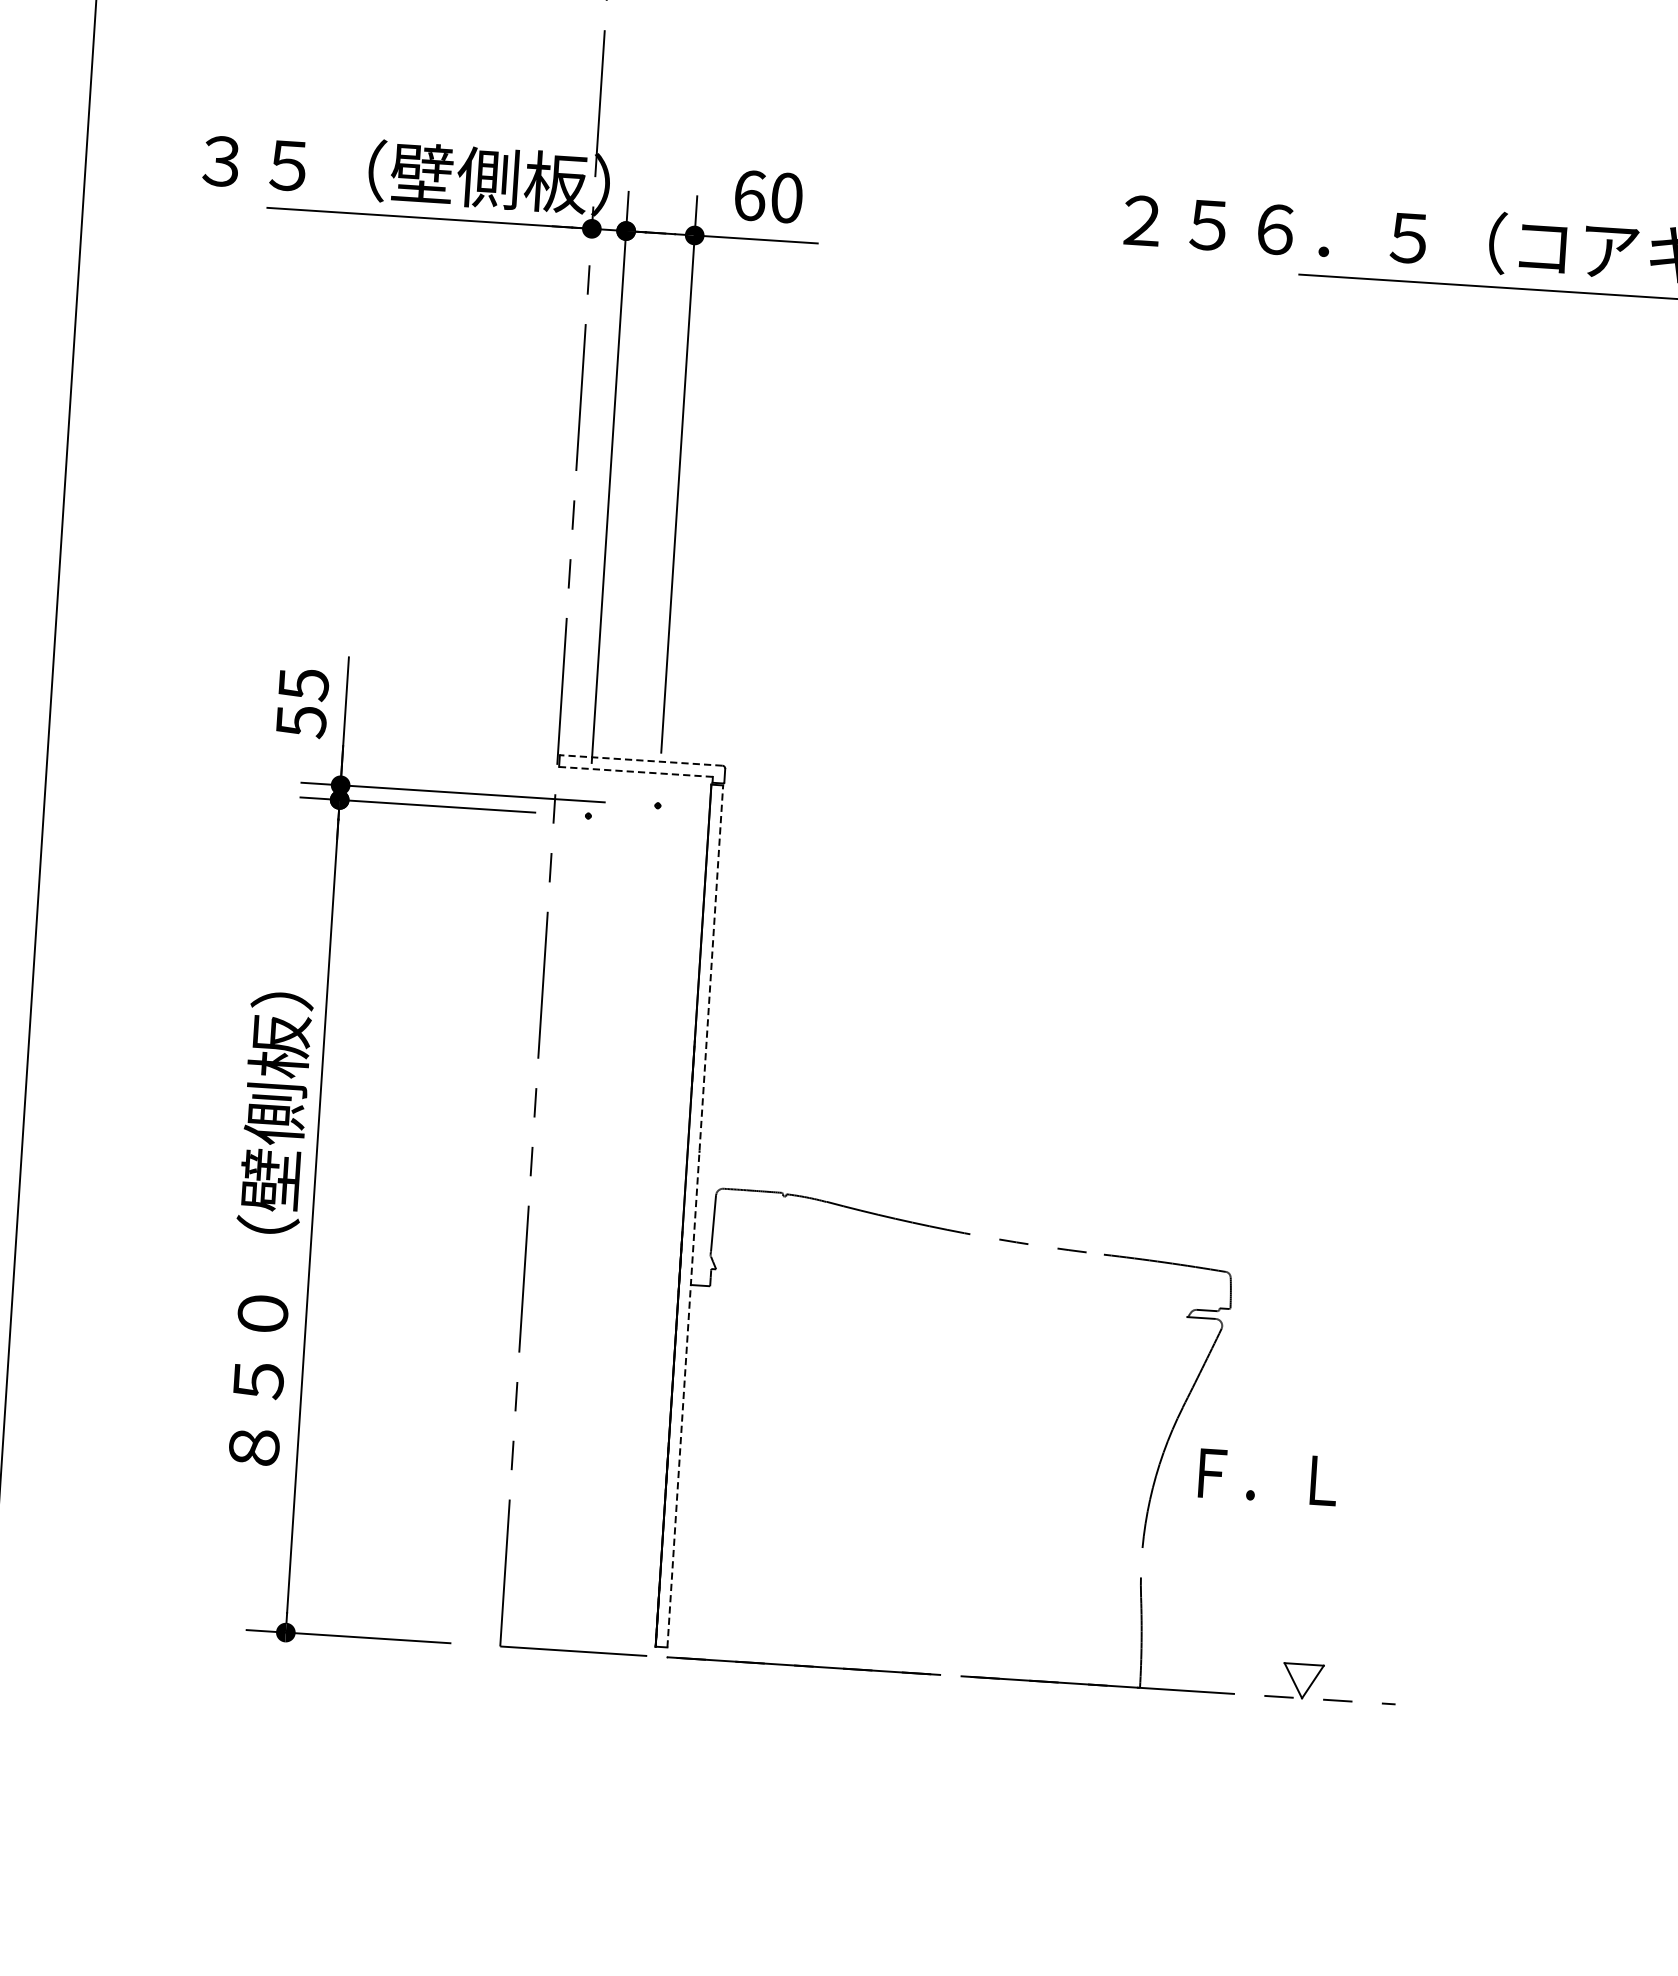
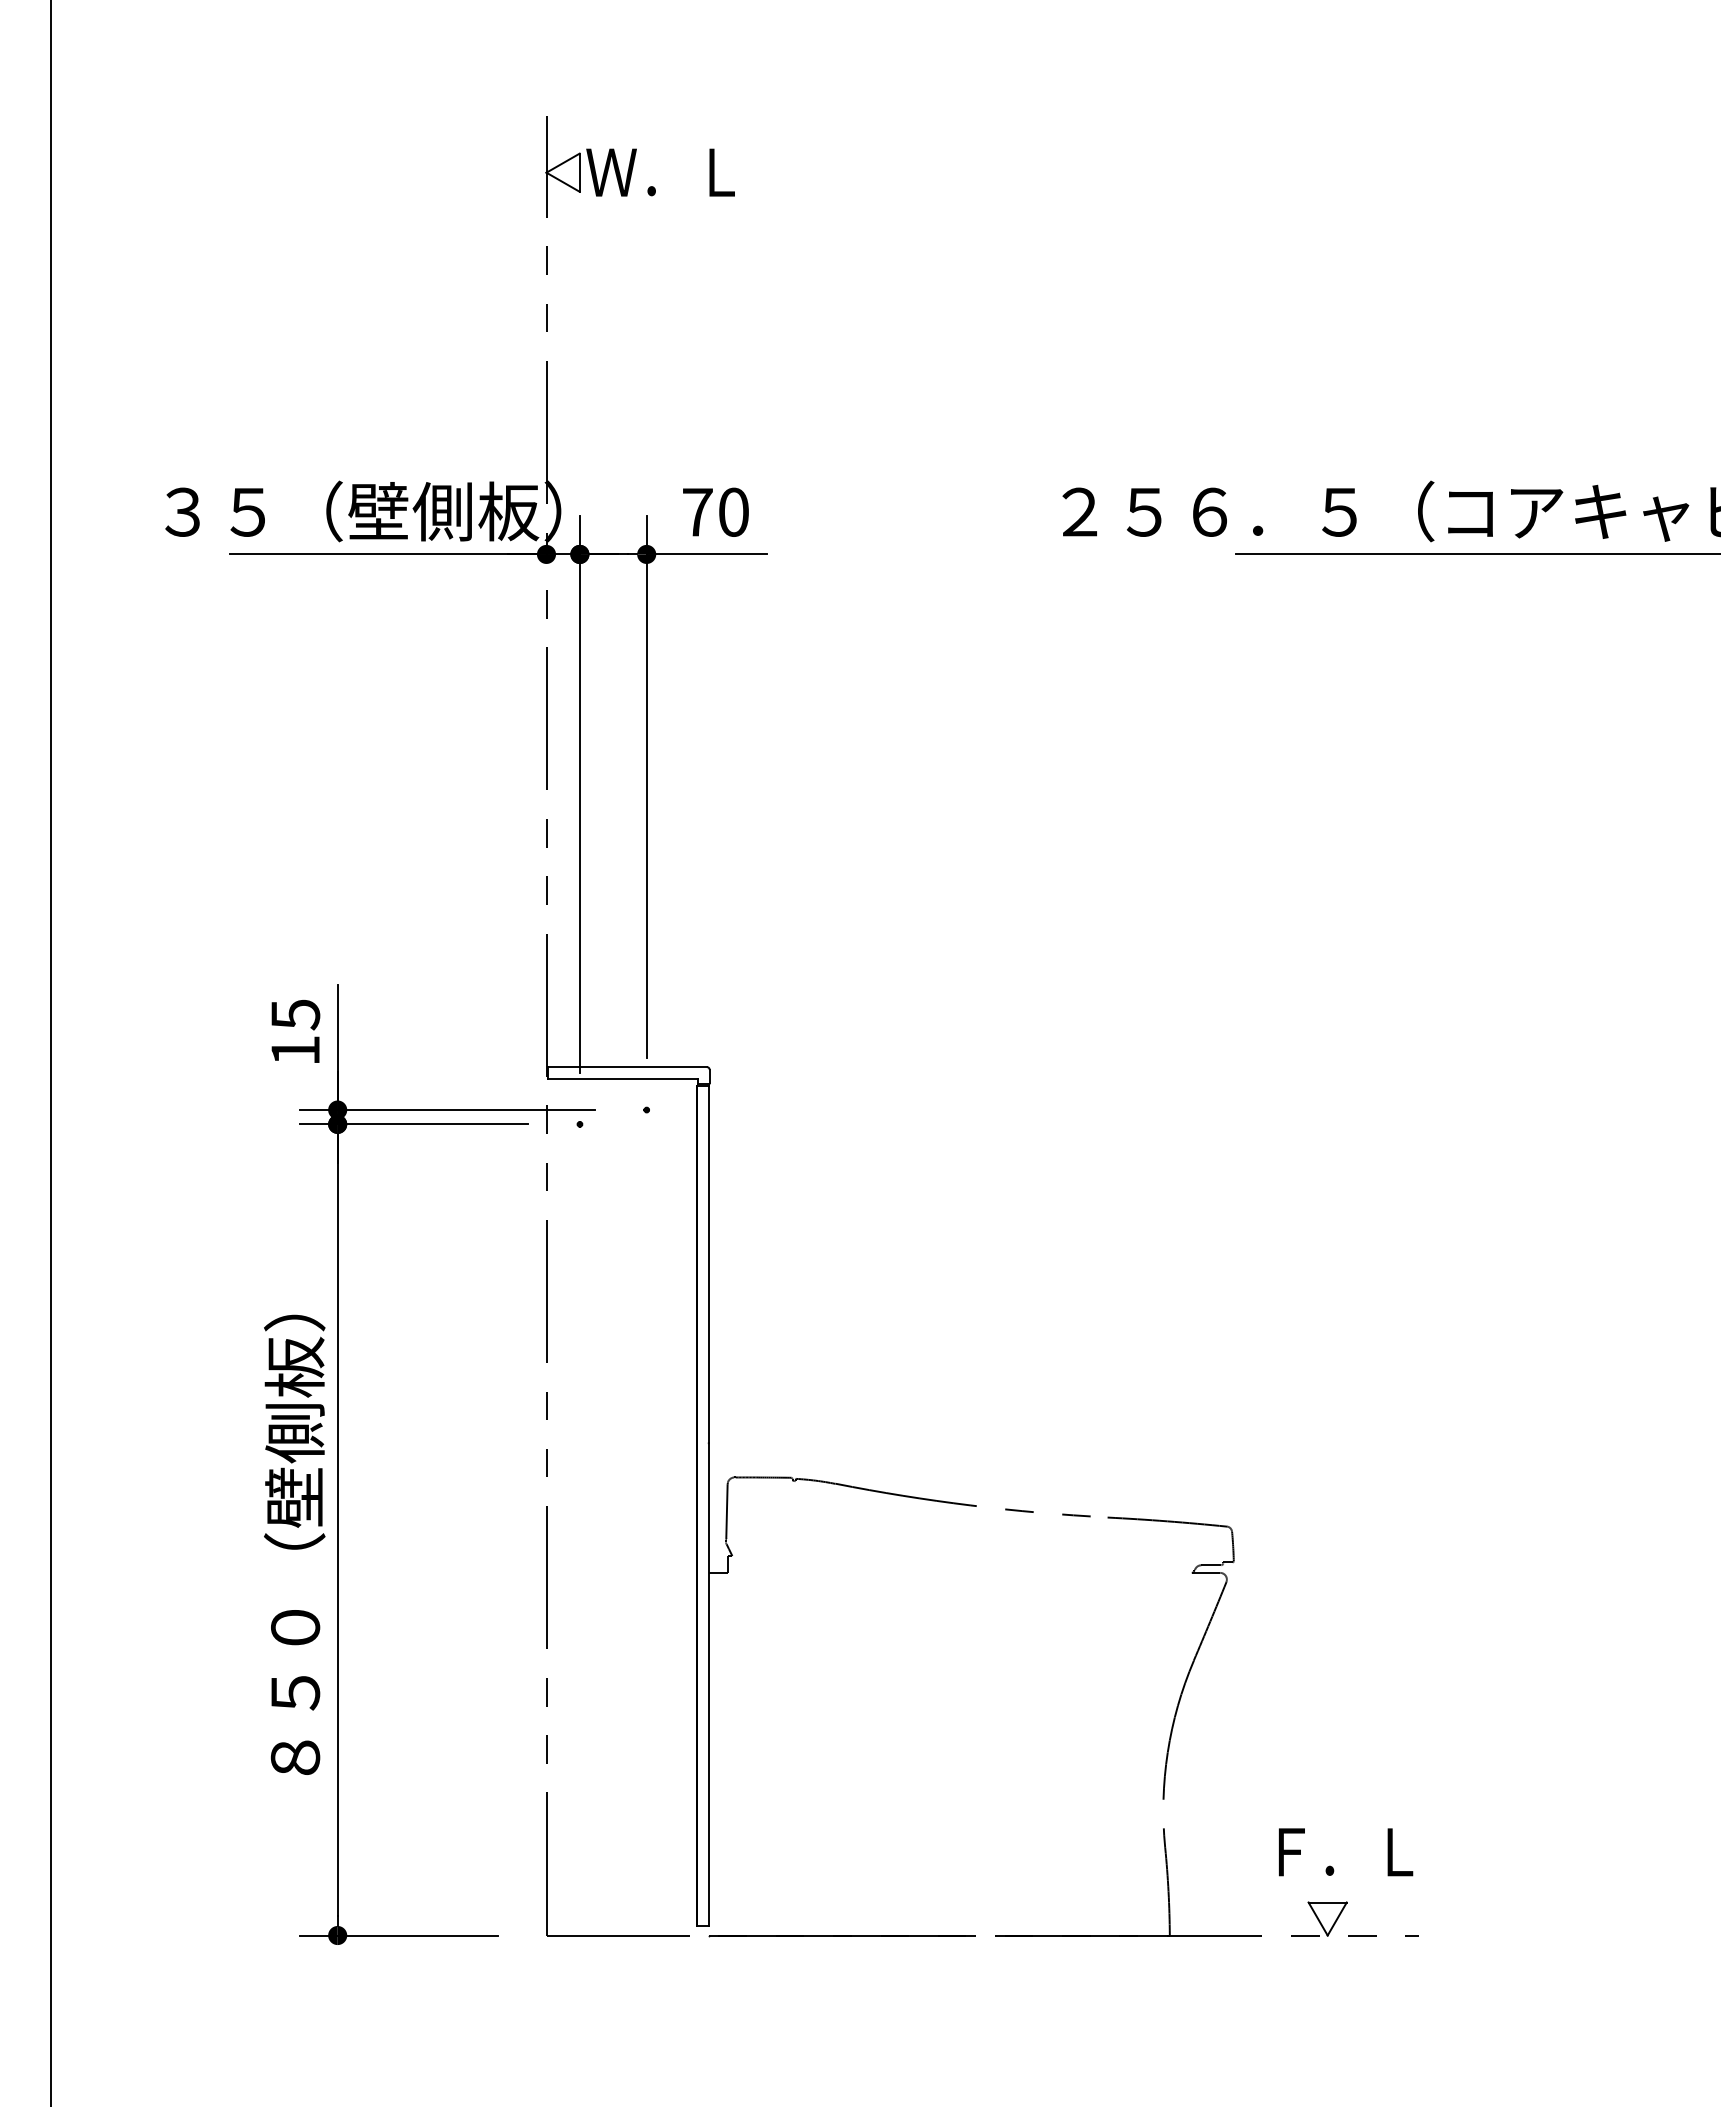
text: (750, 194) -> (698, 511), 60 -> 70
text: (301, 722) -> (295, 1051), 55 -> 15
line: (640, 760) -> (627, 1067), dashed -> solid
line: (636, 771) -> (623, 1078), dashed -> solid
line: (694, 1216) -> (708, 1506), dashed -> solid
text: (1268, 1477) -> (1346, 1852), moved

